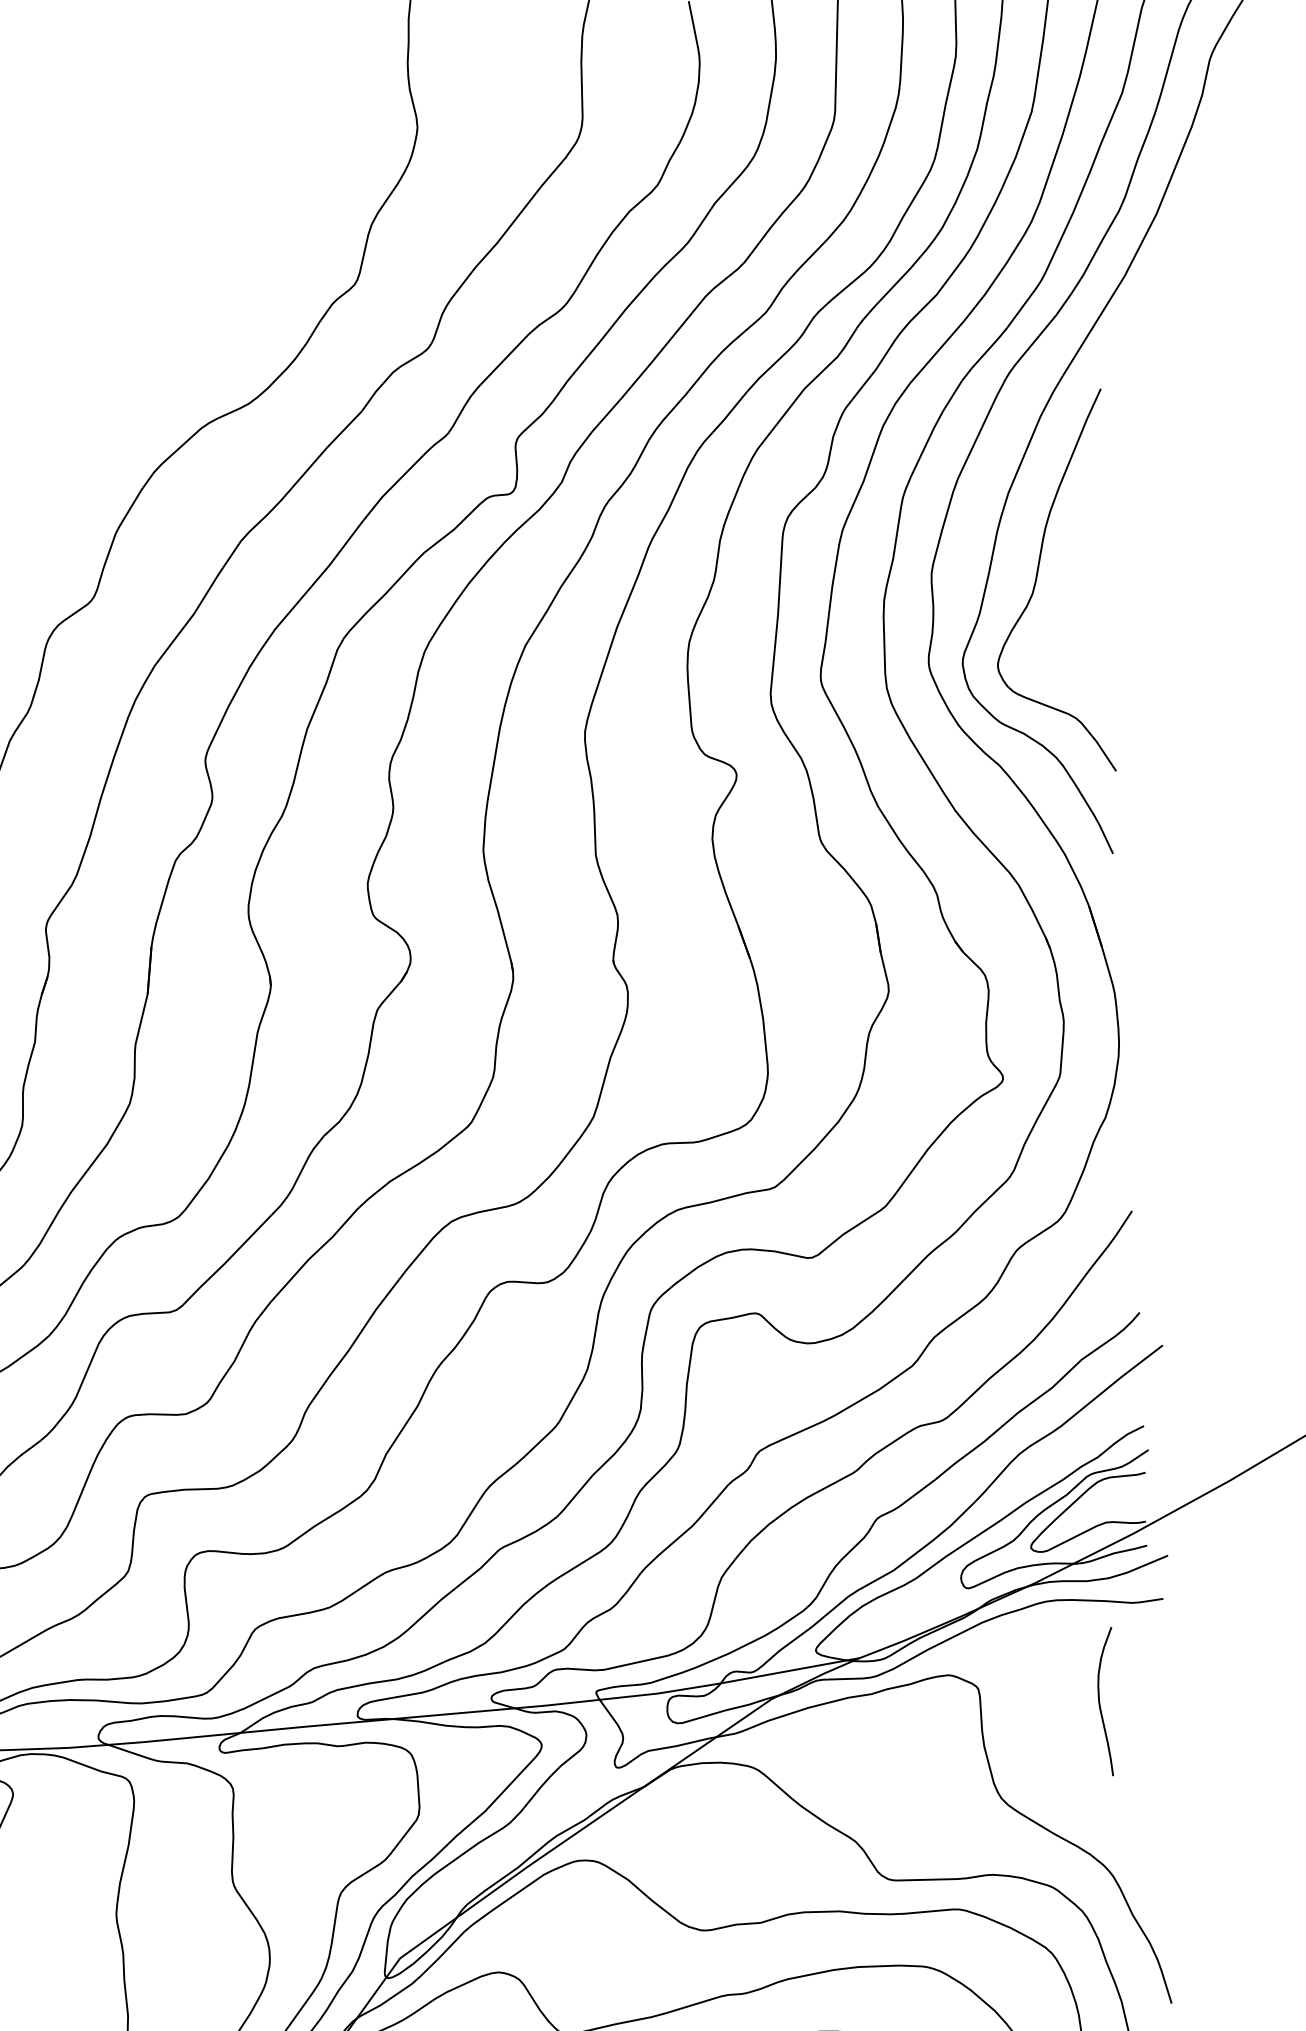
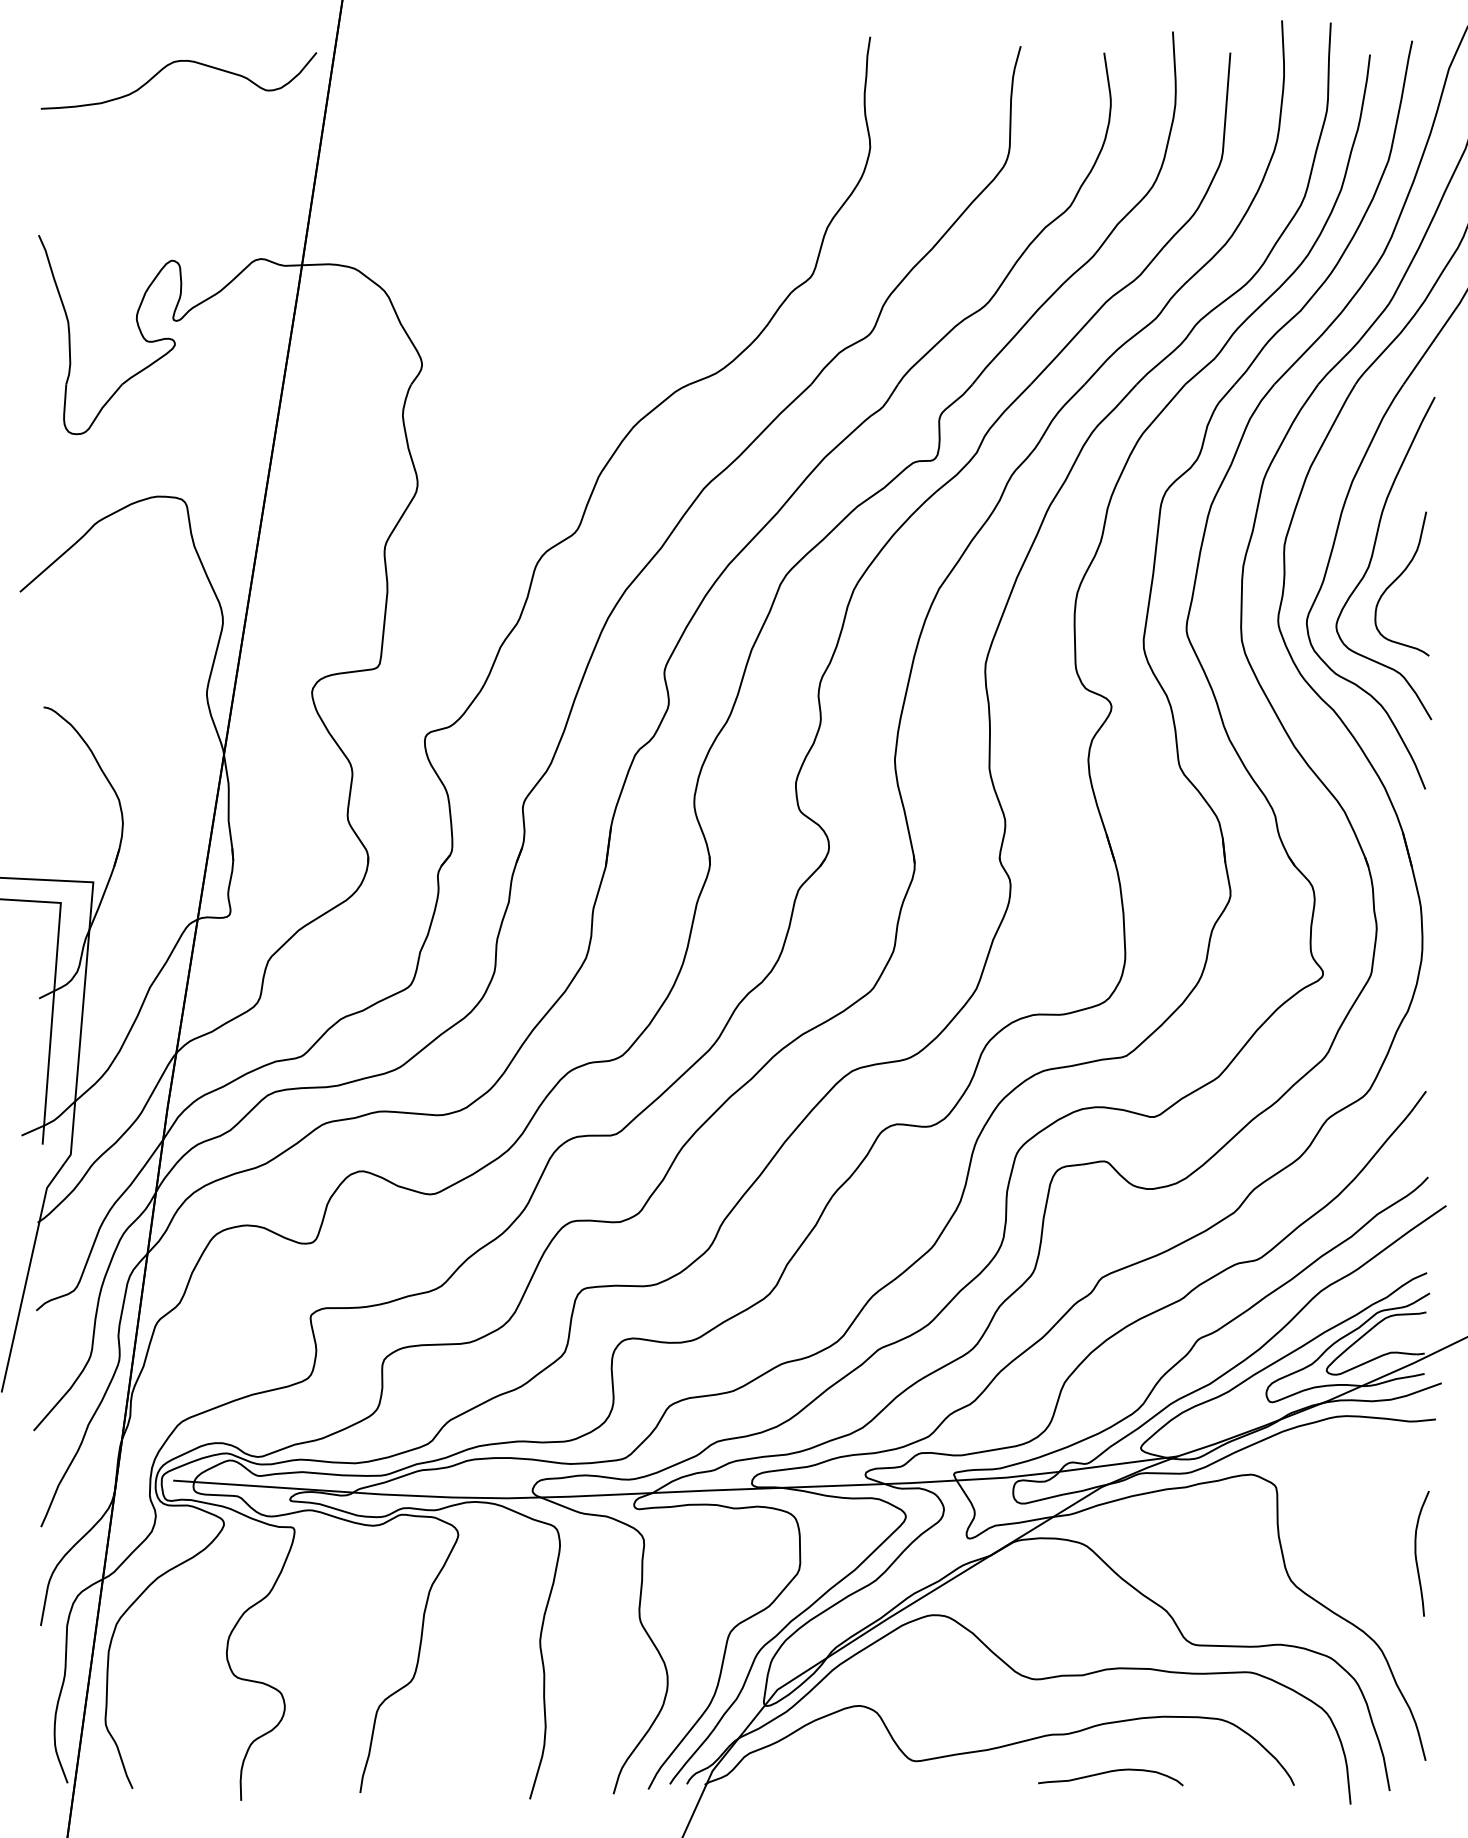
curve: (1067, 607) -> (1397, 579), added
curve: (1100, 1701) -> (1416, 1553), moved

